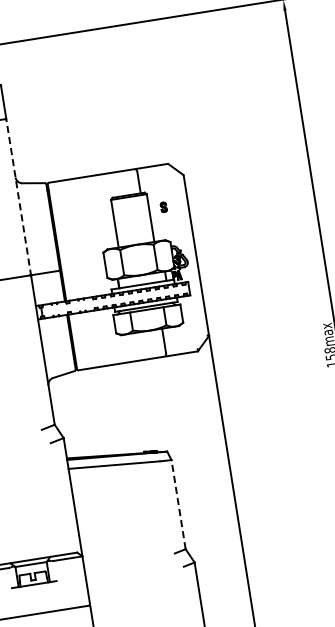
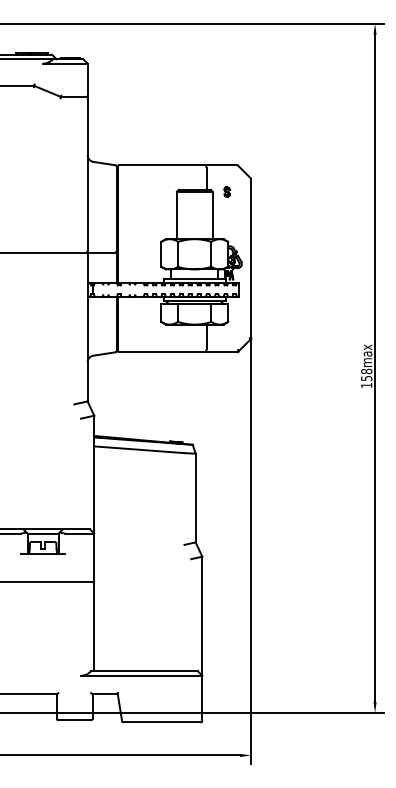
line: (18, 196) -> (87, 174), dashed -> solid
part: (163, 206) -> (226, 191), moved
line: (178, 504) -> (195, 497), dashed -> solid

